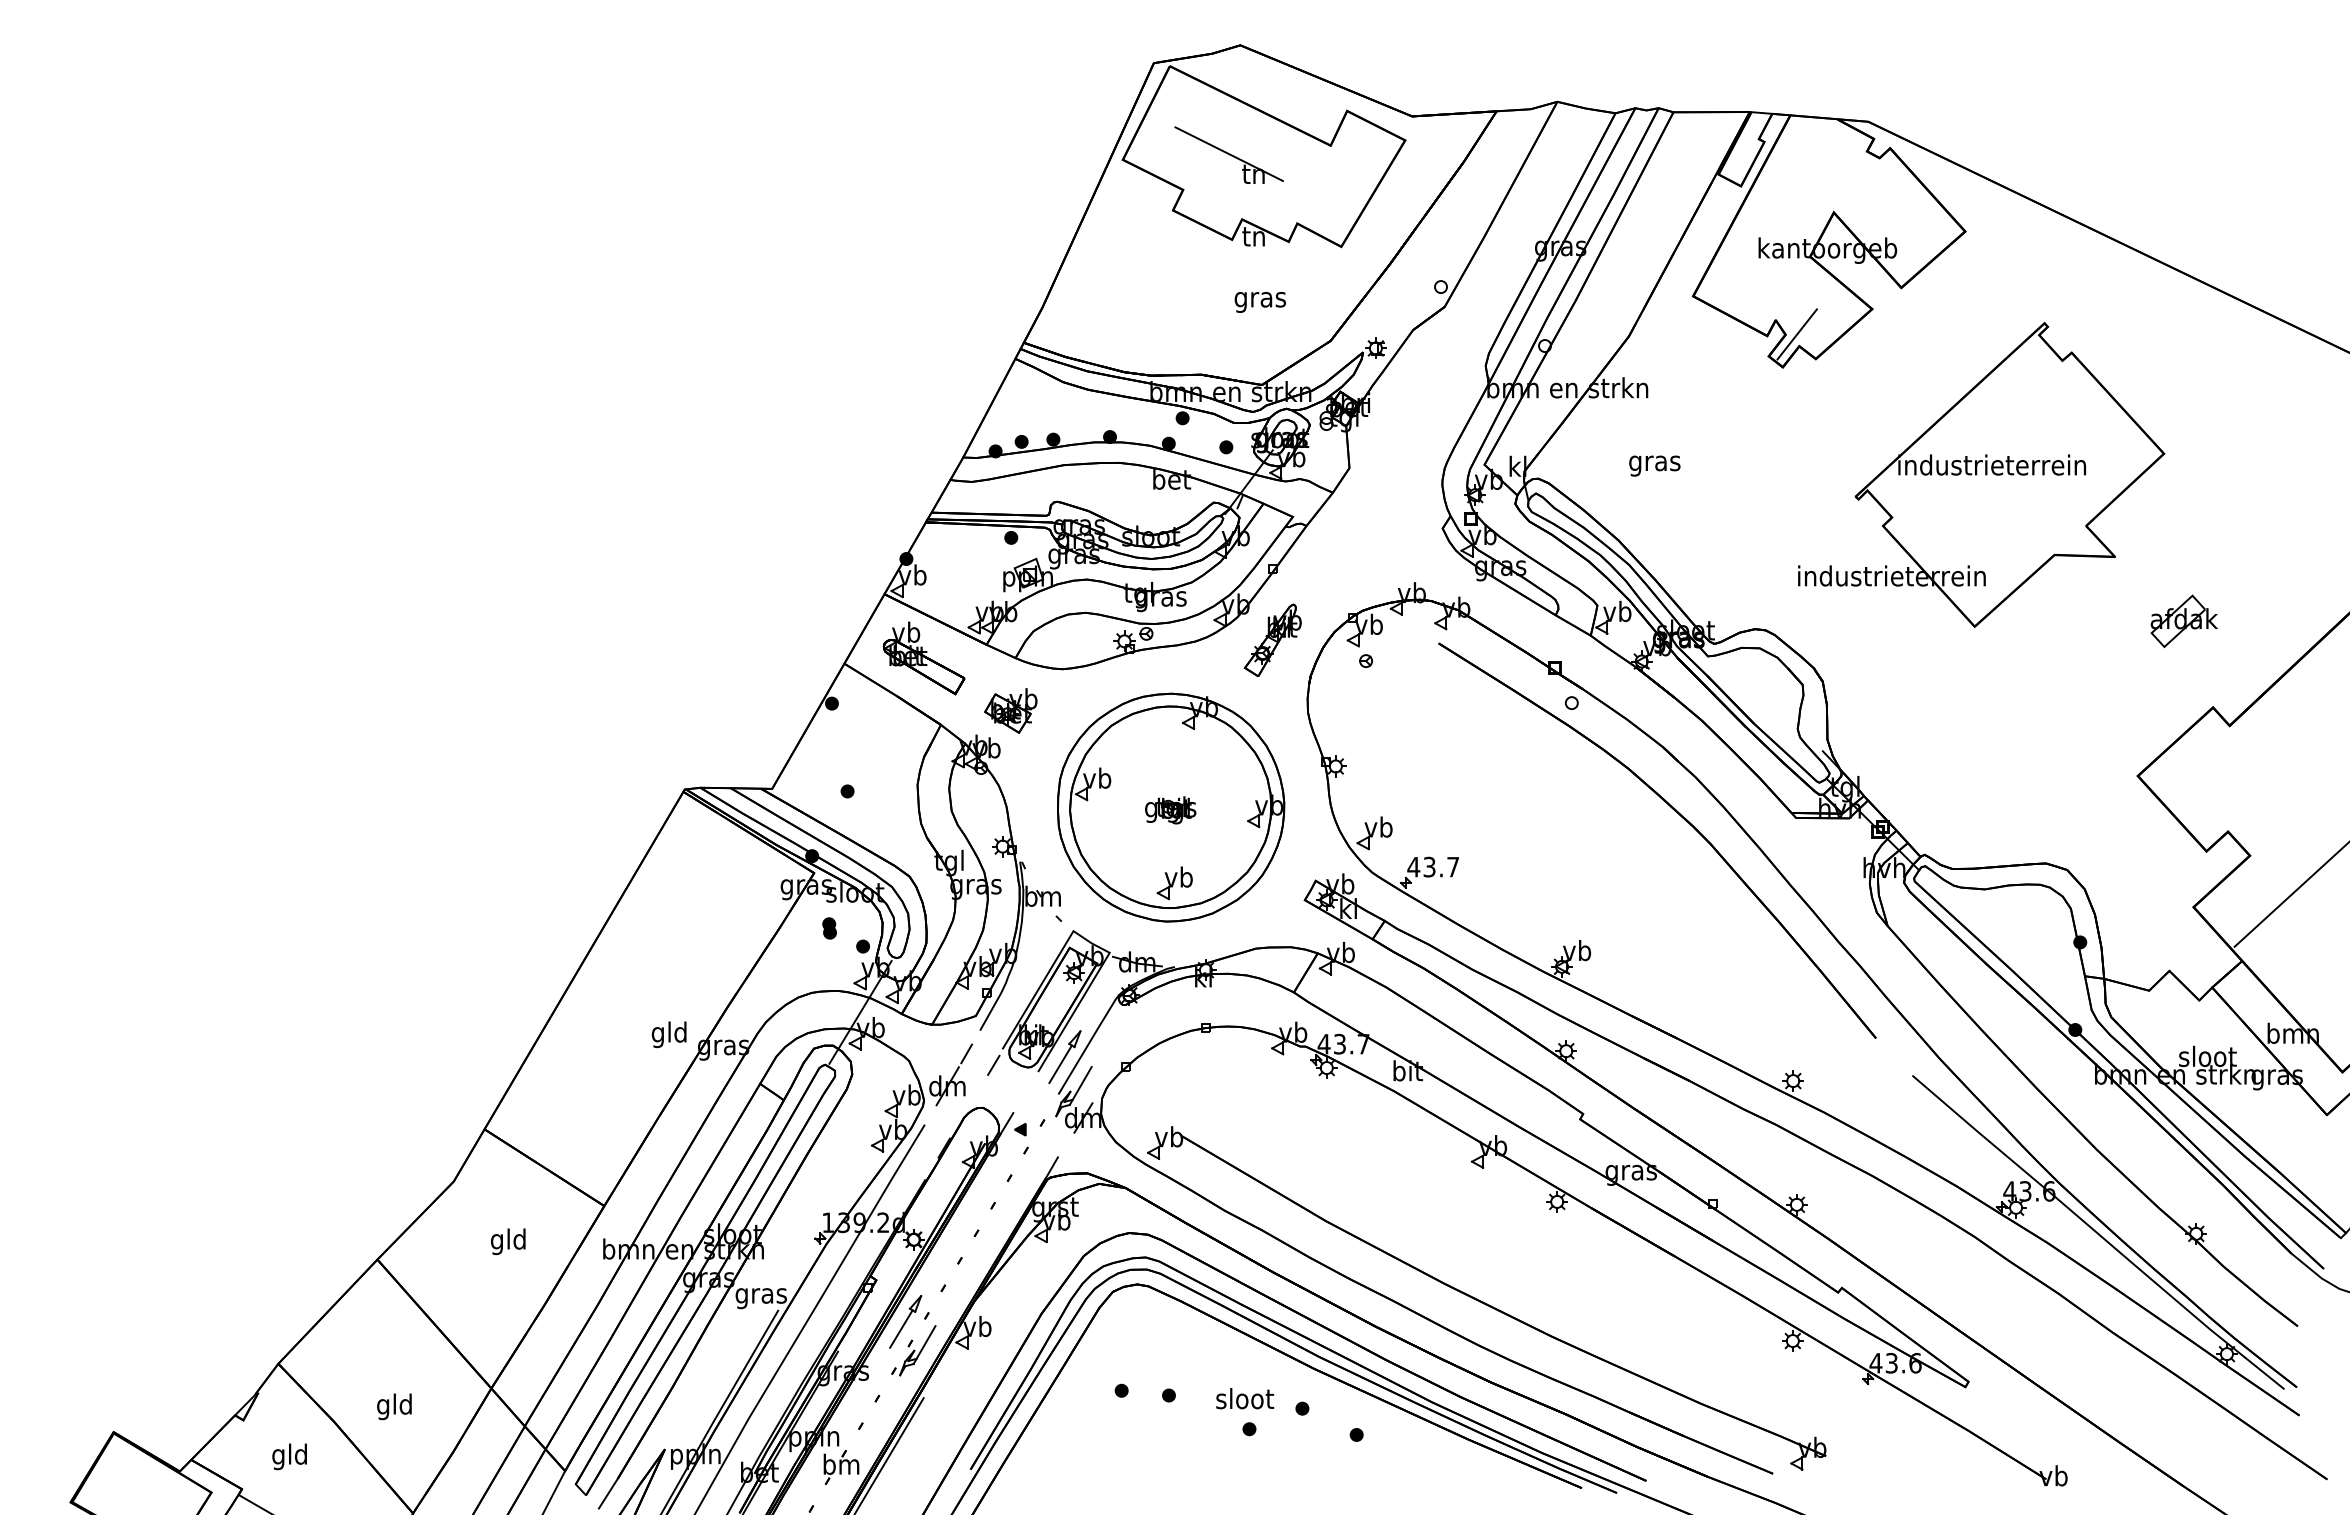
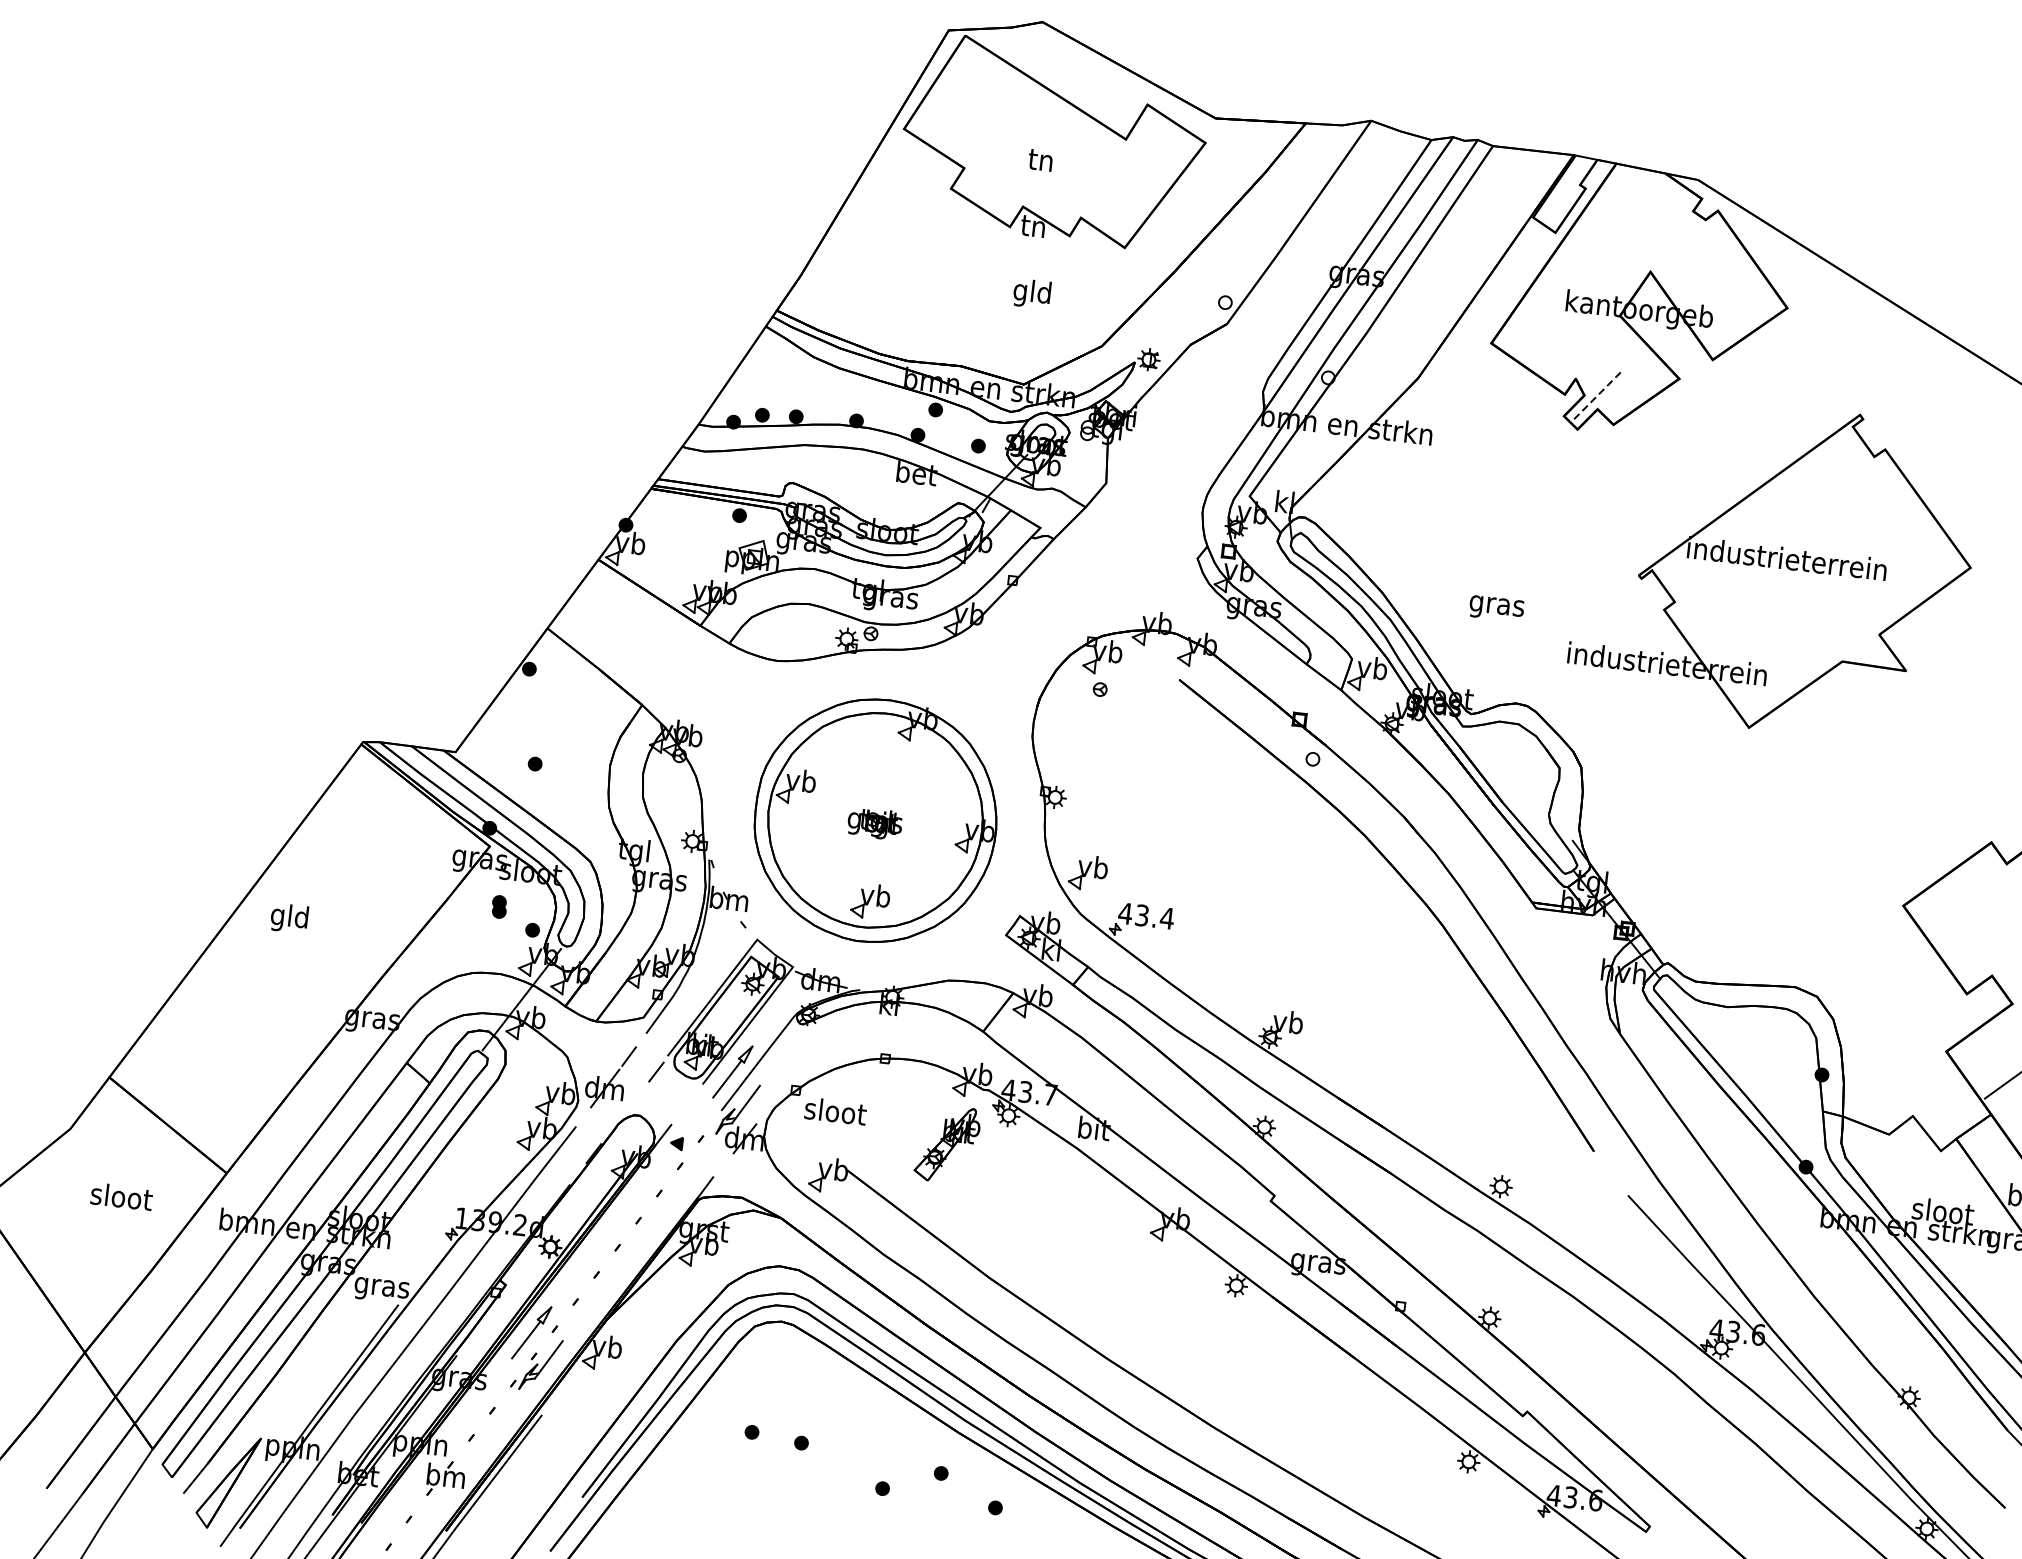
line: (1228, 154) -> (1016, 136), removed
text: (1259, 299) -> (1031, 293), gras -> gld
line: (1797, 334) -> (1597, 396), solid -> dashed
text: (1654, 465) -> (1496, 608), moved
part: (2183, 621) -> (1970, 747), removed
part: (1272, 639) -> (947, 1143), moved
part: (923, 658) -> (631, 632), removed
part: (1010, 710) -> (717, 698), removed
text: (1452, 867) -> (1166, 918), 43.7 -> 43.4
text: (668, 1034) -> (288, 918), moved
text: (508, 1241) -> (120, 1199), gld -> sloot
text: (1245, 1398) -> (836, 1111), moved

